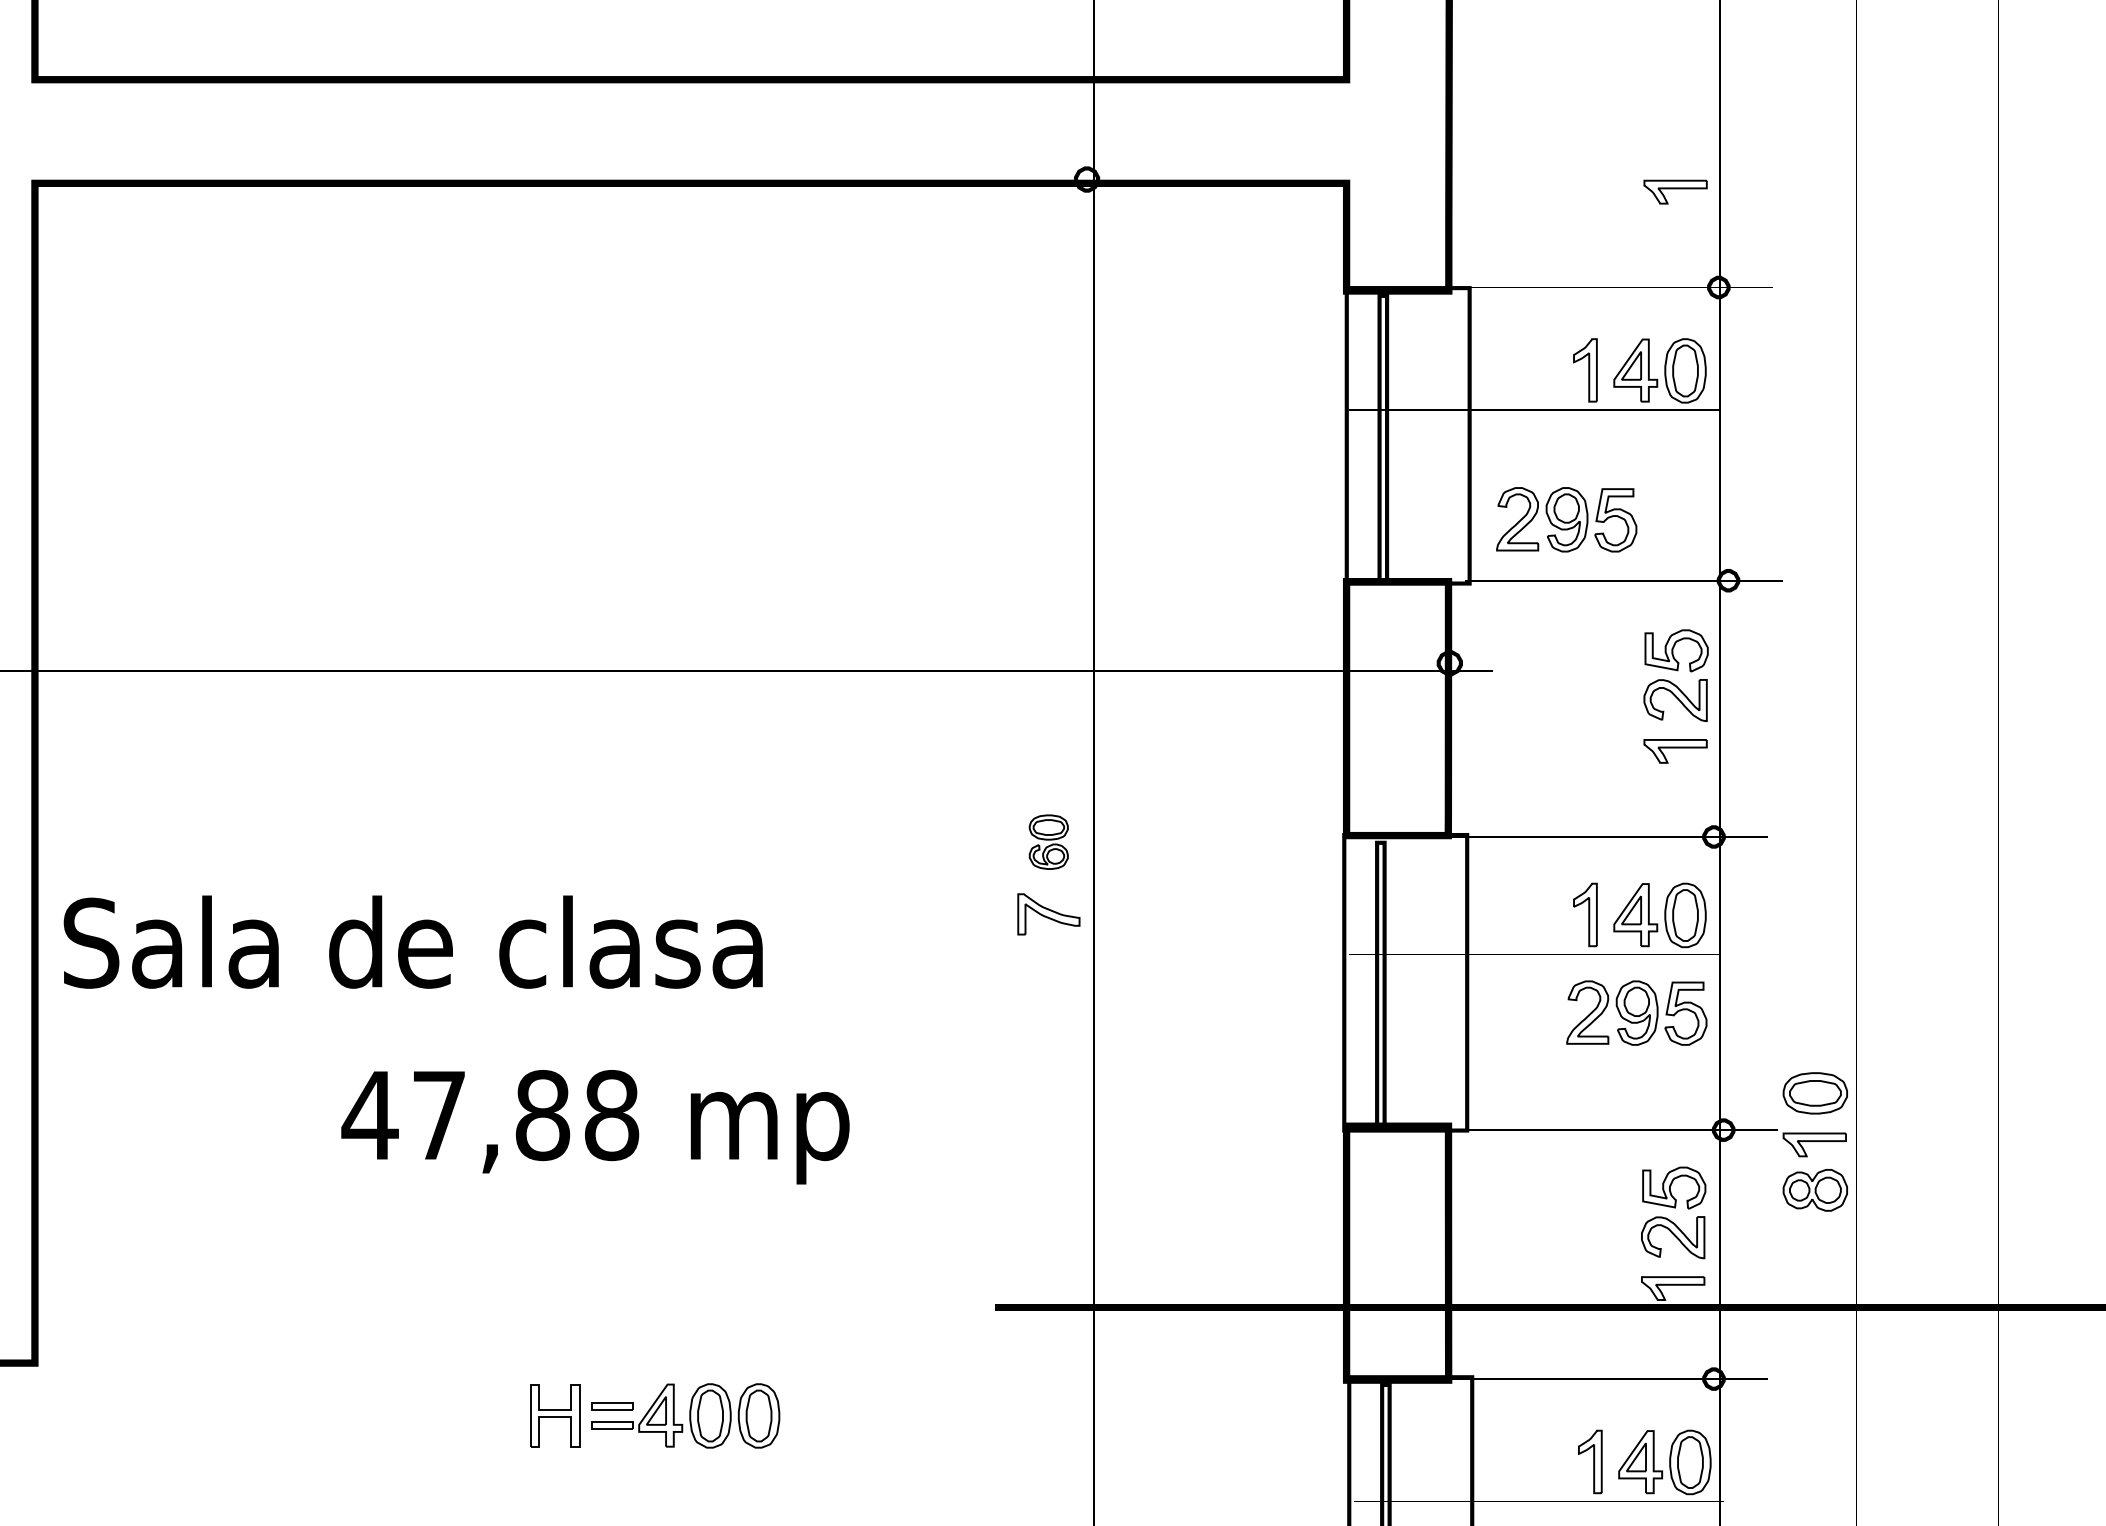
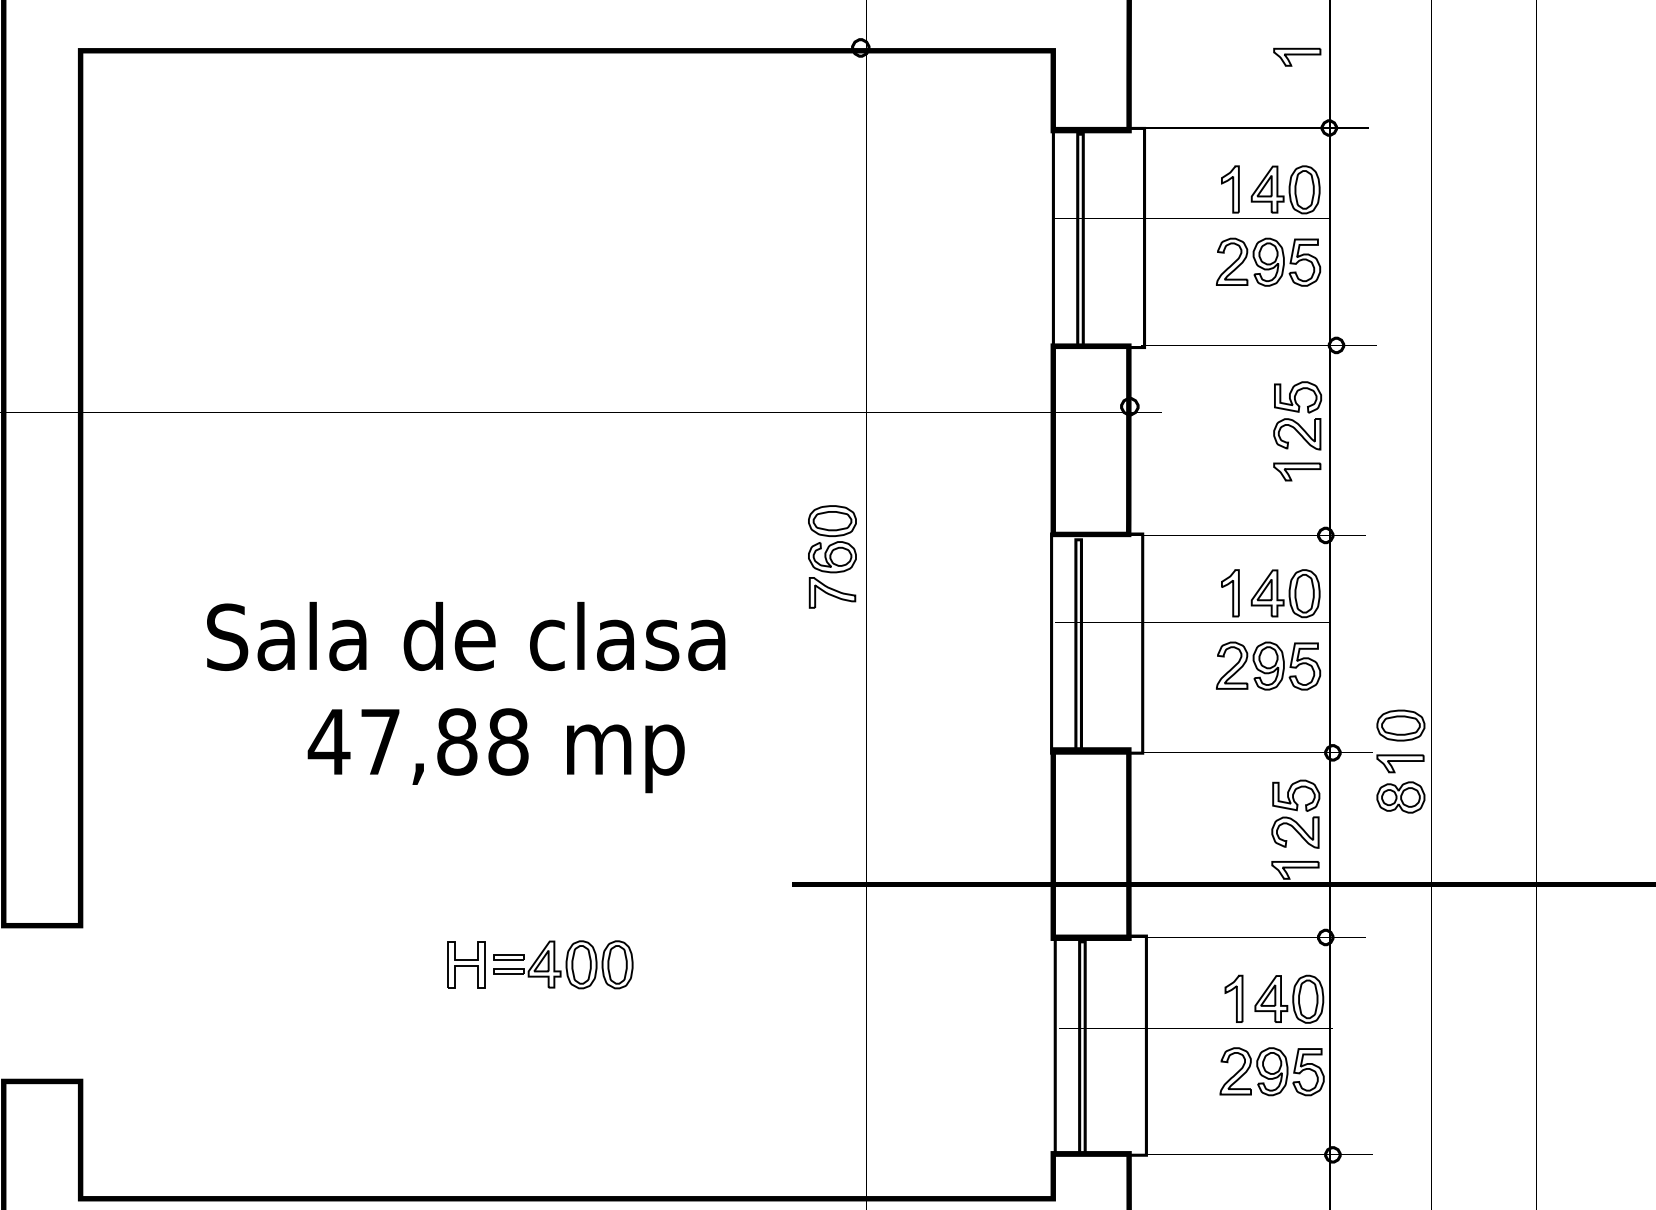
part: (1566, 518) -> (1268, 261), moved
part: (1048, 842) -> (832, 539), size x1.67
text: (413, 942) -> (466, 636), moved

